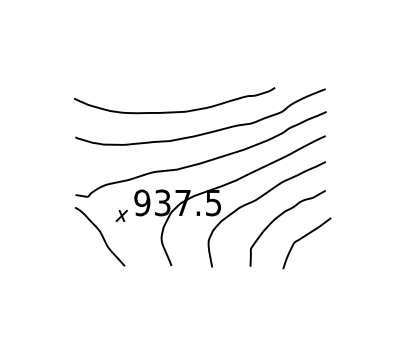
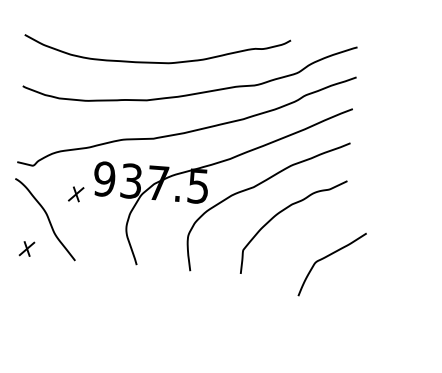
curve: (303, 238) -> (328, 257), moved
part: (87, 259) -> (26, 248), added

